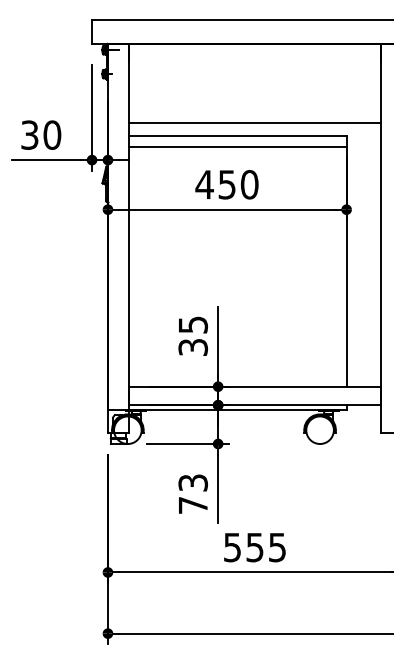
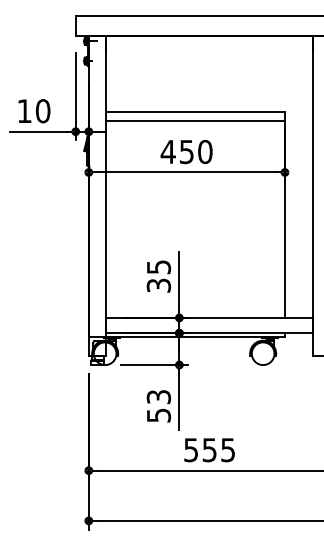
line: (254, 123) -> (209, 101), removed
text: (29, 135) -> (24, 111), 30 -> 10
text: (193, 505) -> (159, 415), 73 -> 53

